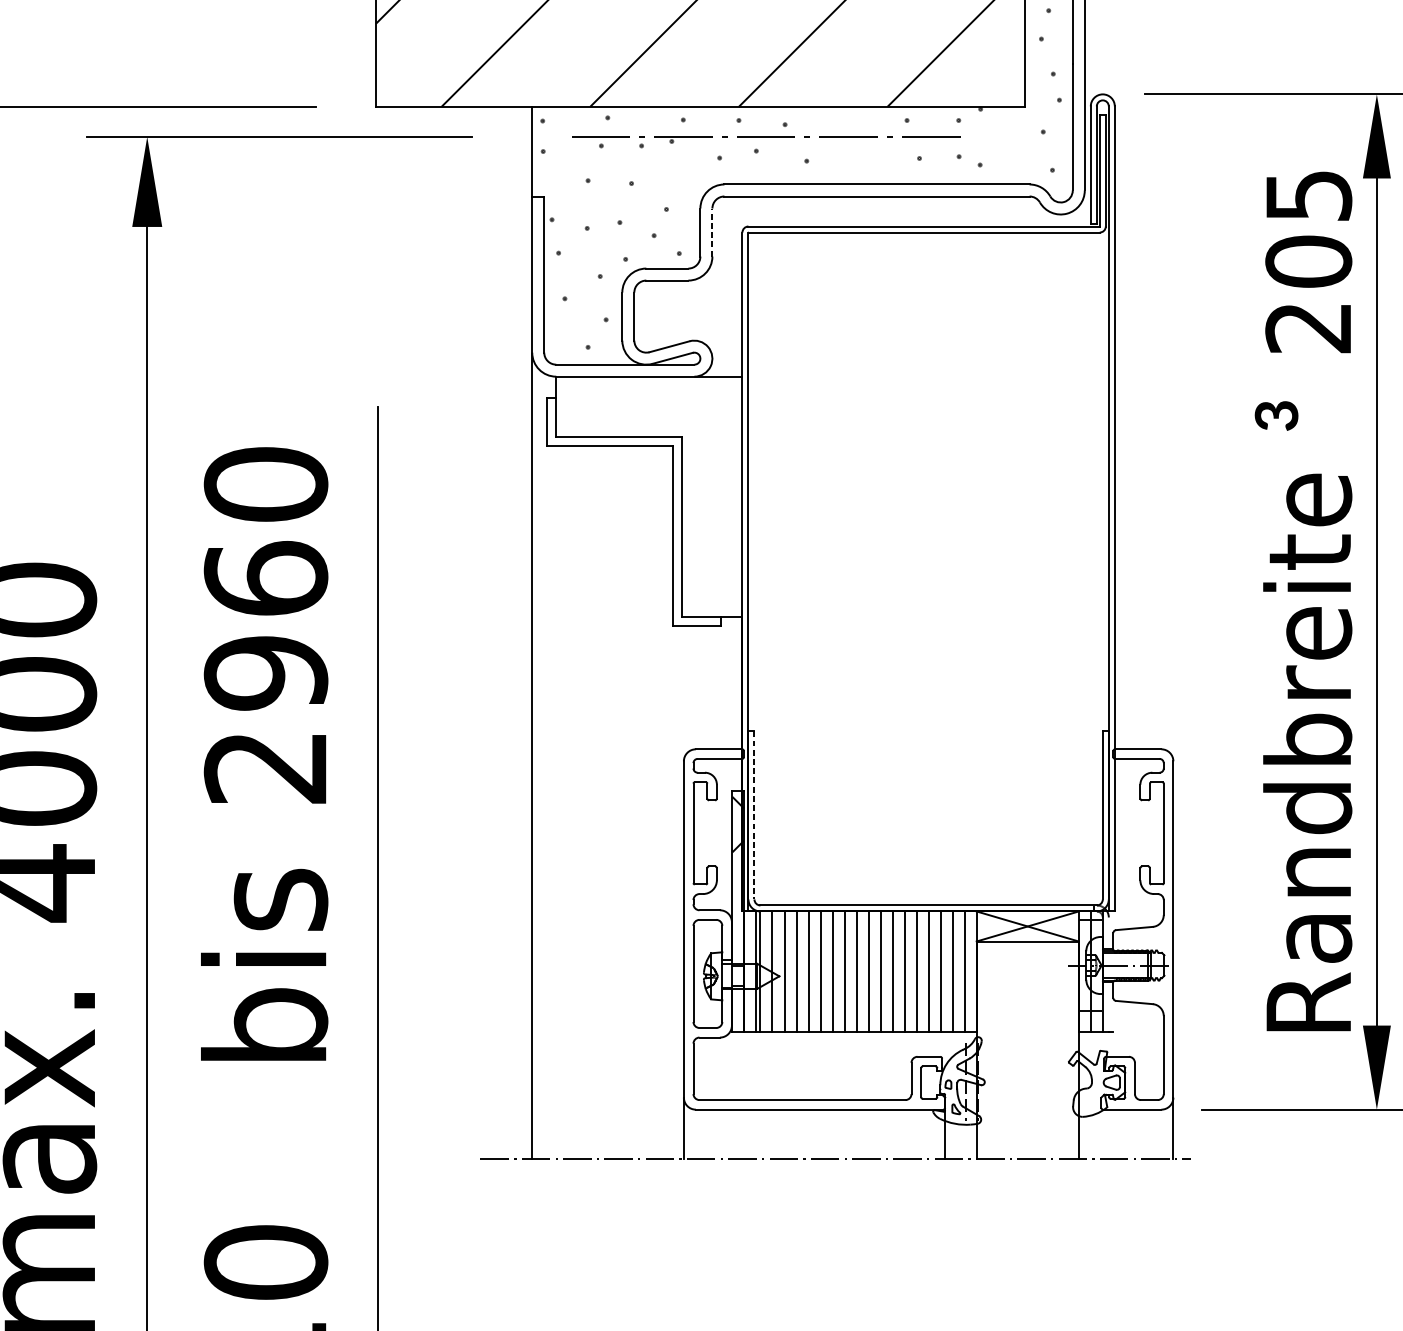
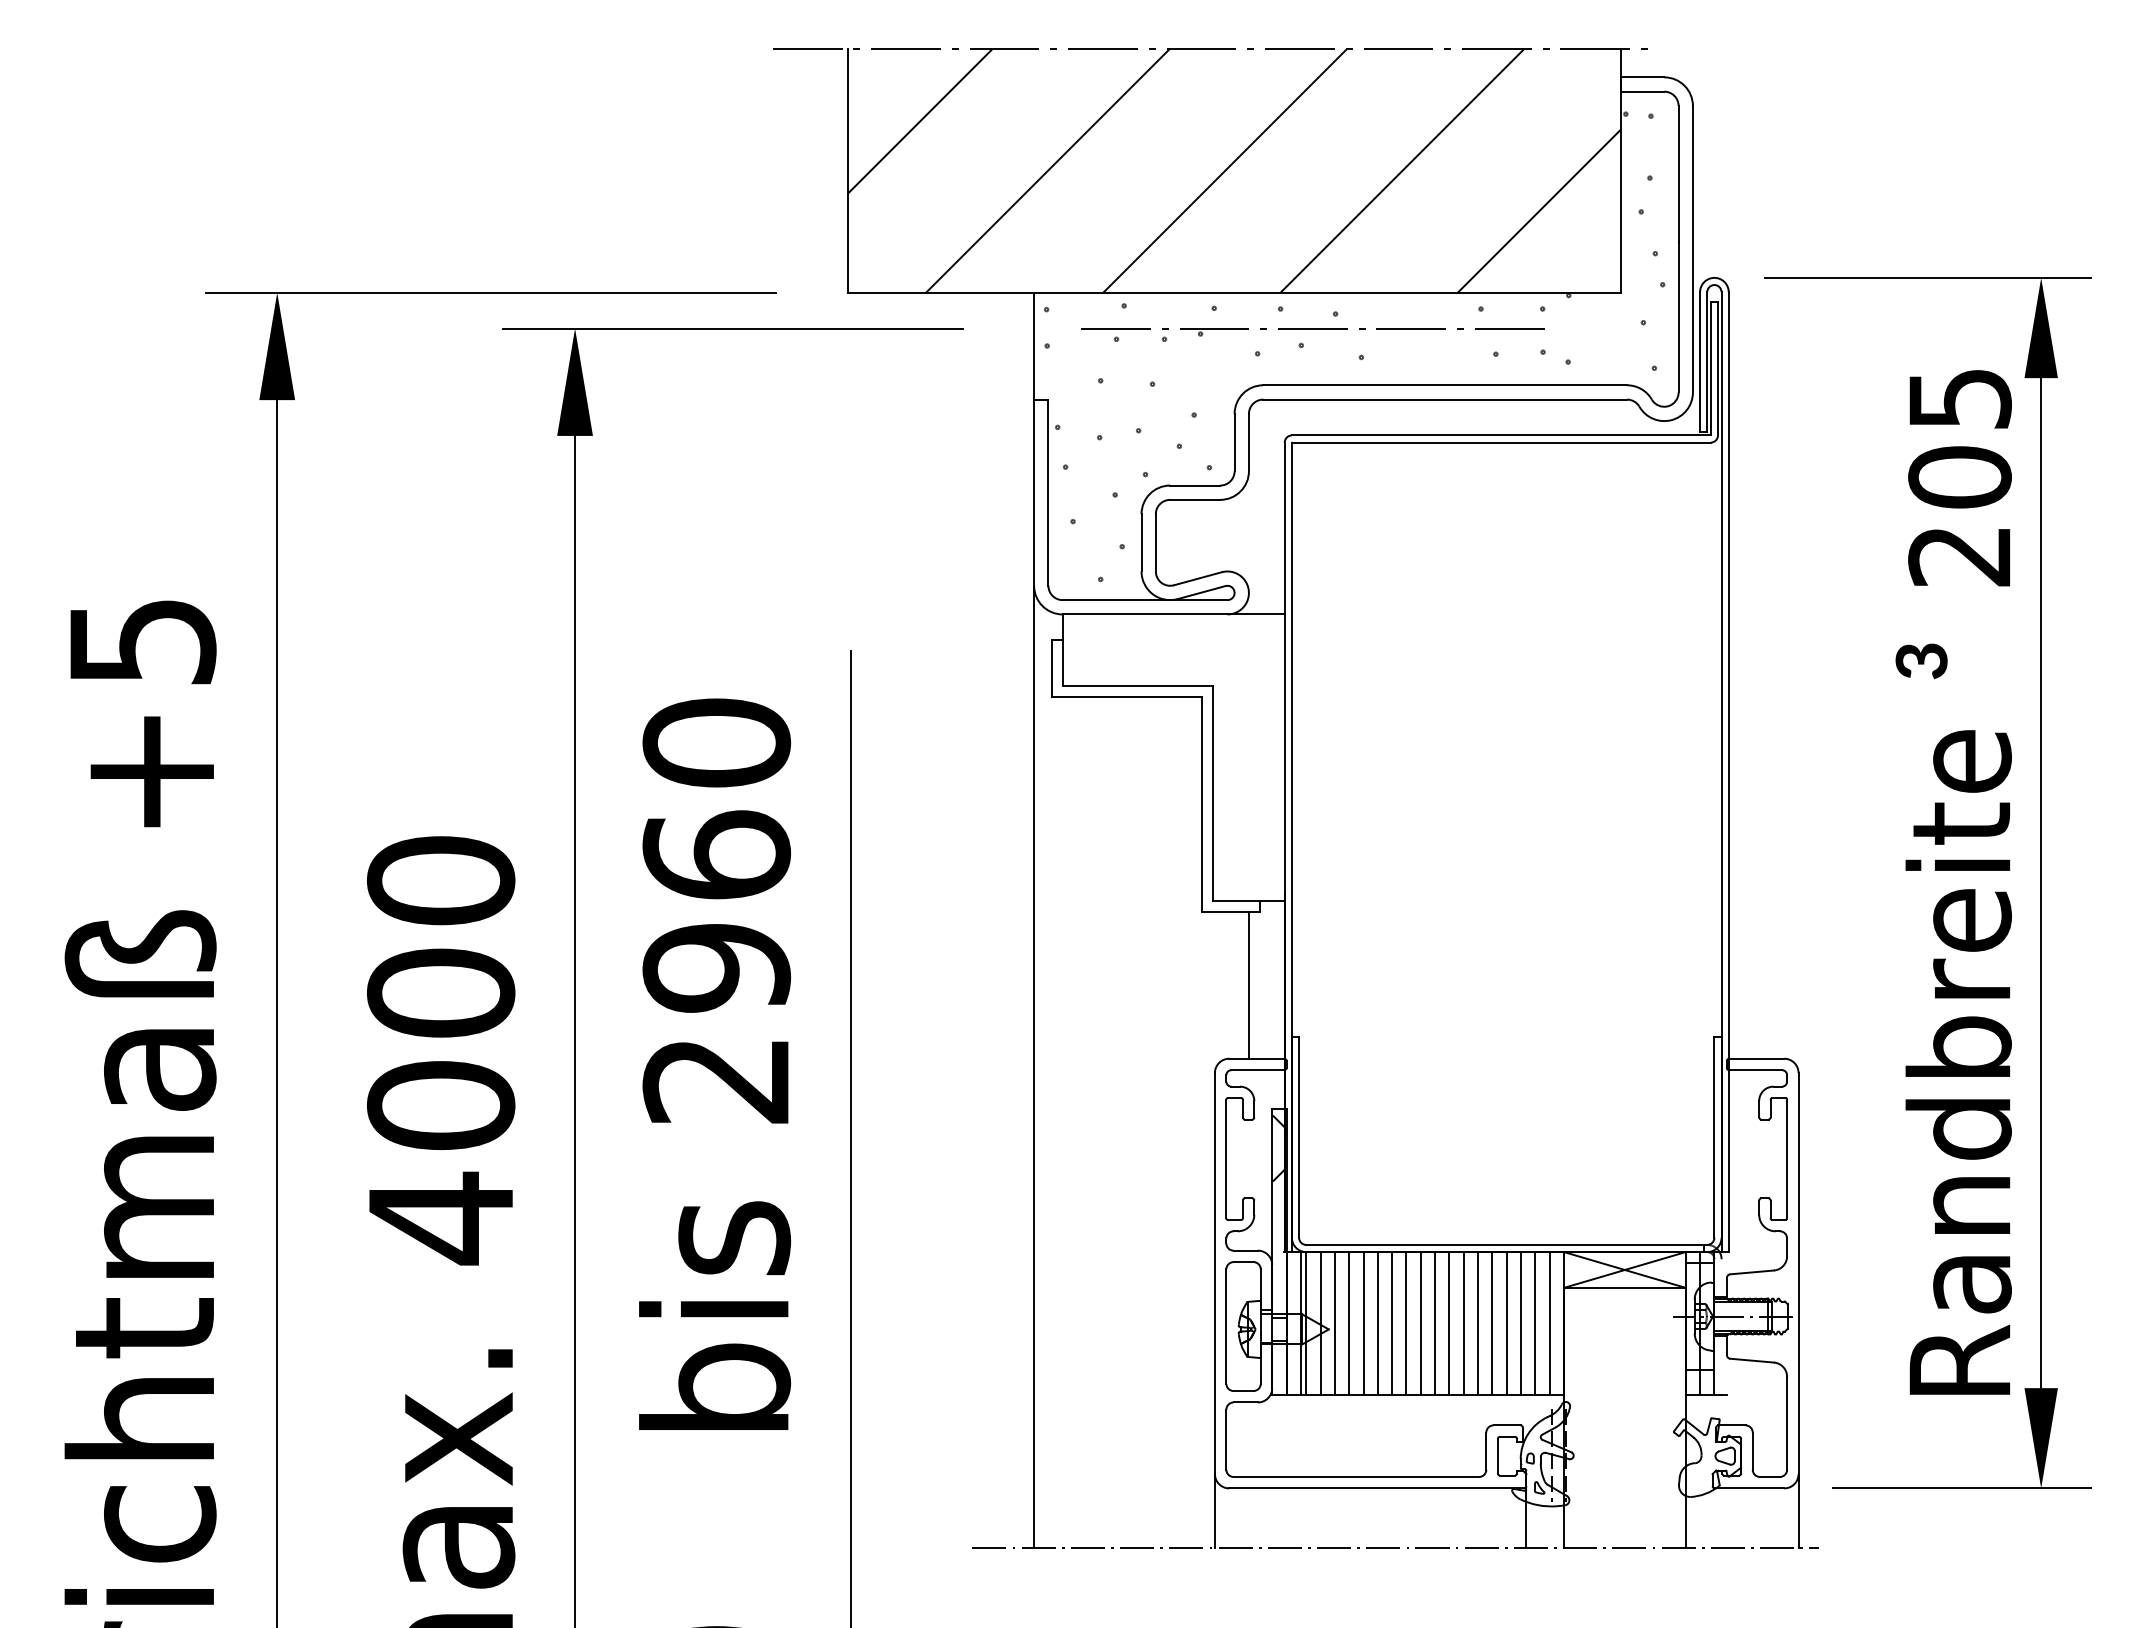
line: (712, 232) -> (1248, 442), dashed -> solid
line: (712, 687) -> (1248, 984), added
line: (754, 816) -> (1299, 1138), dashed -> solid

